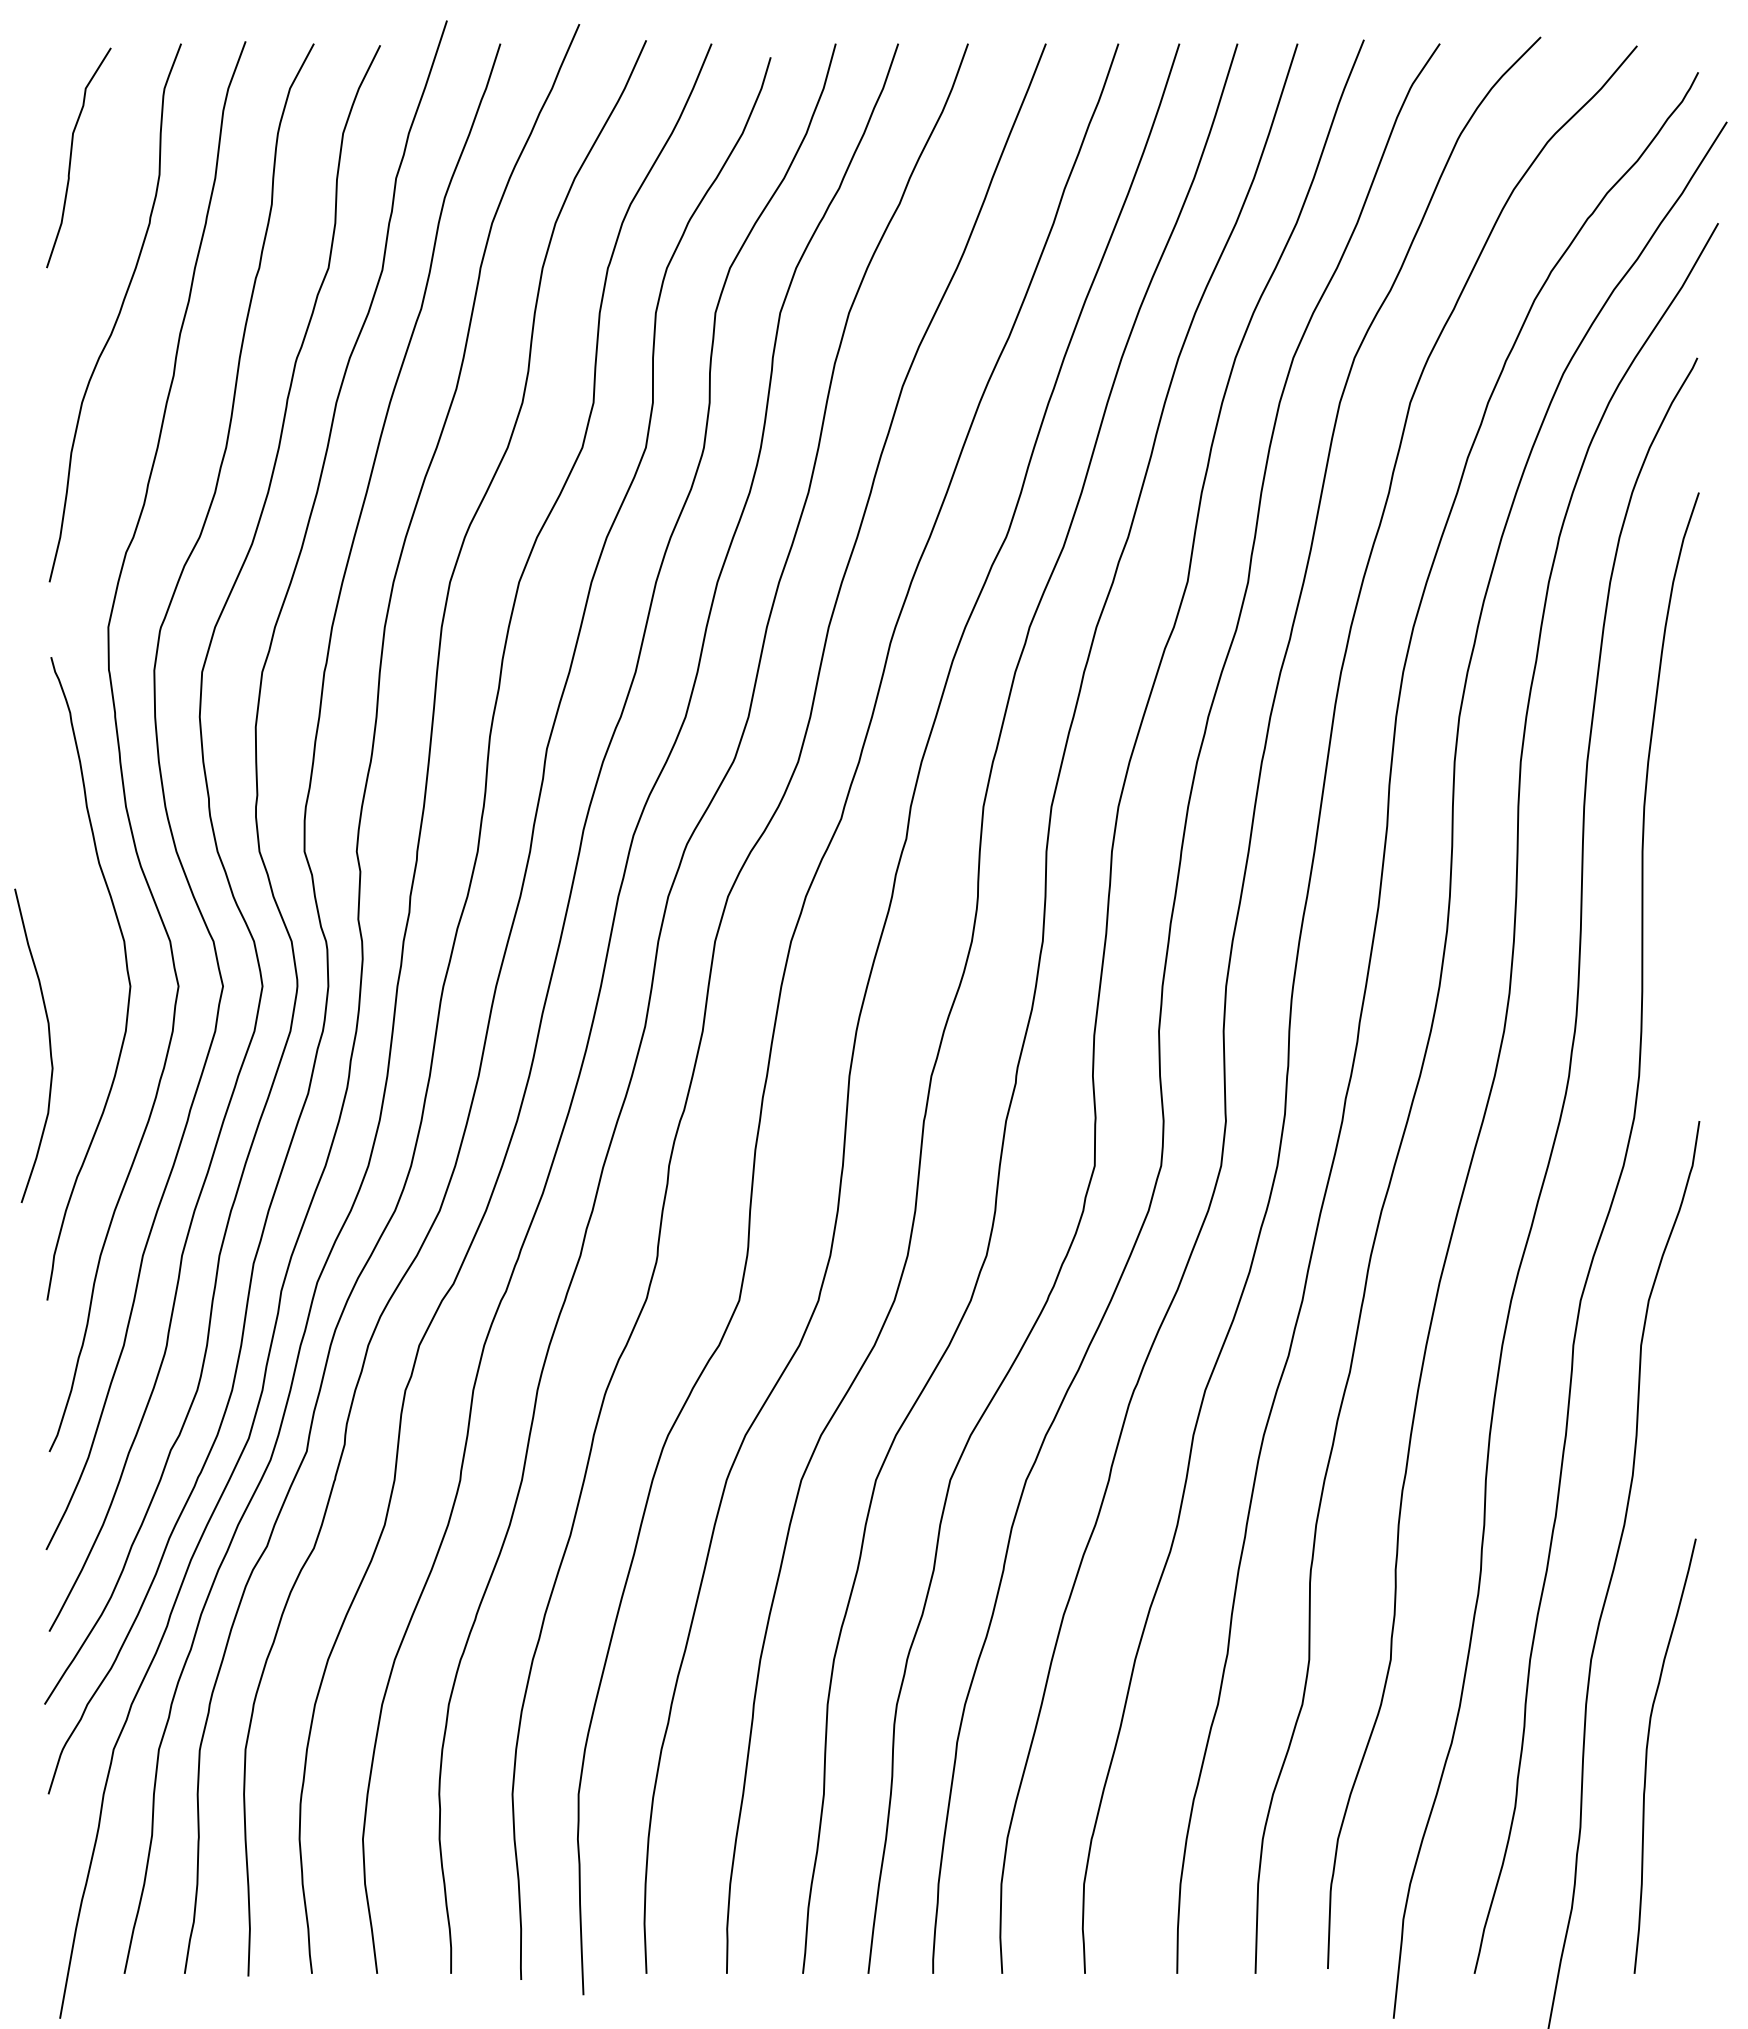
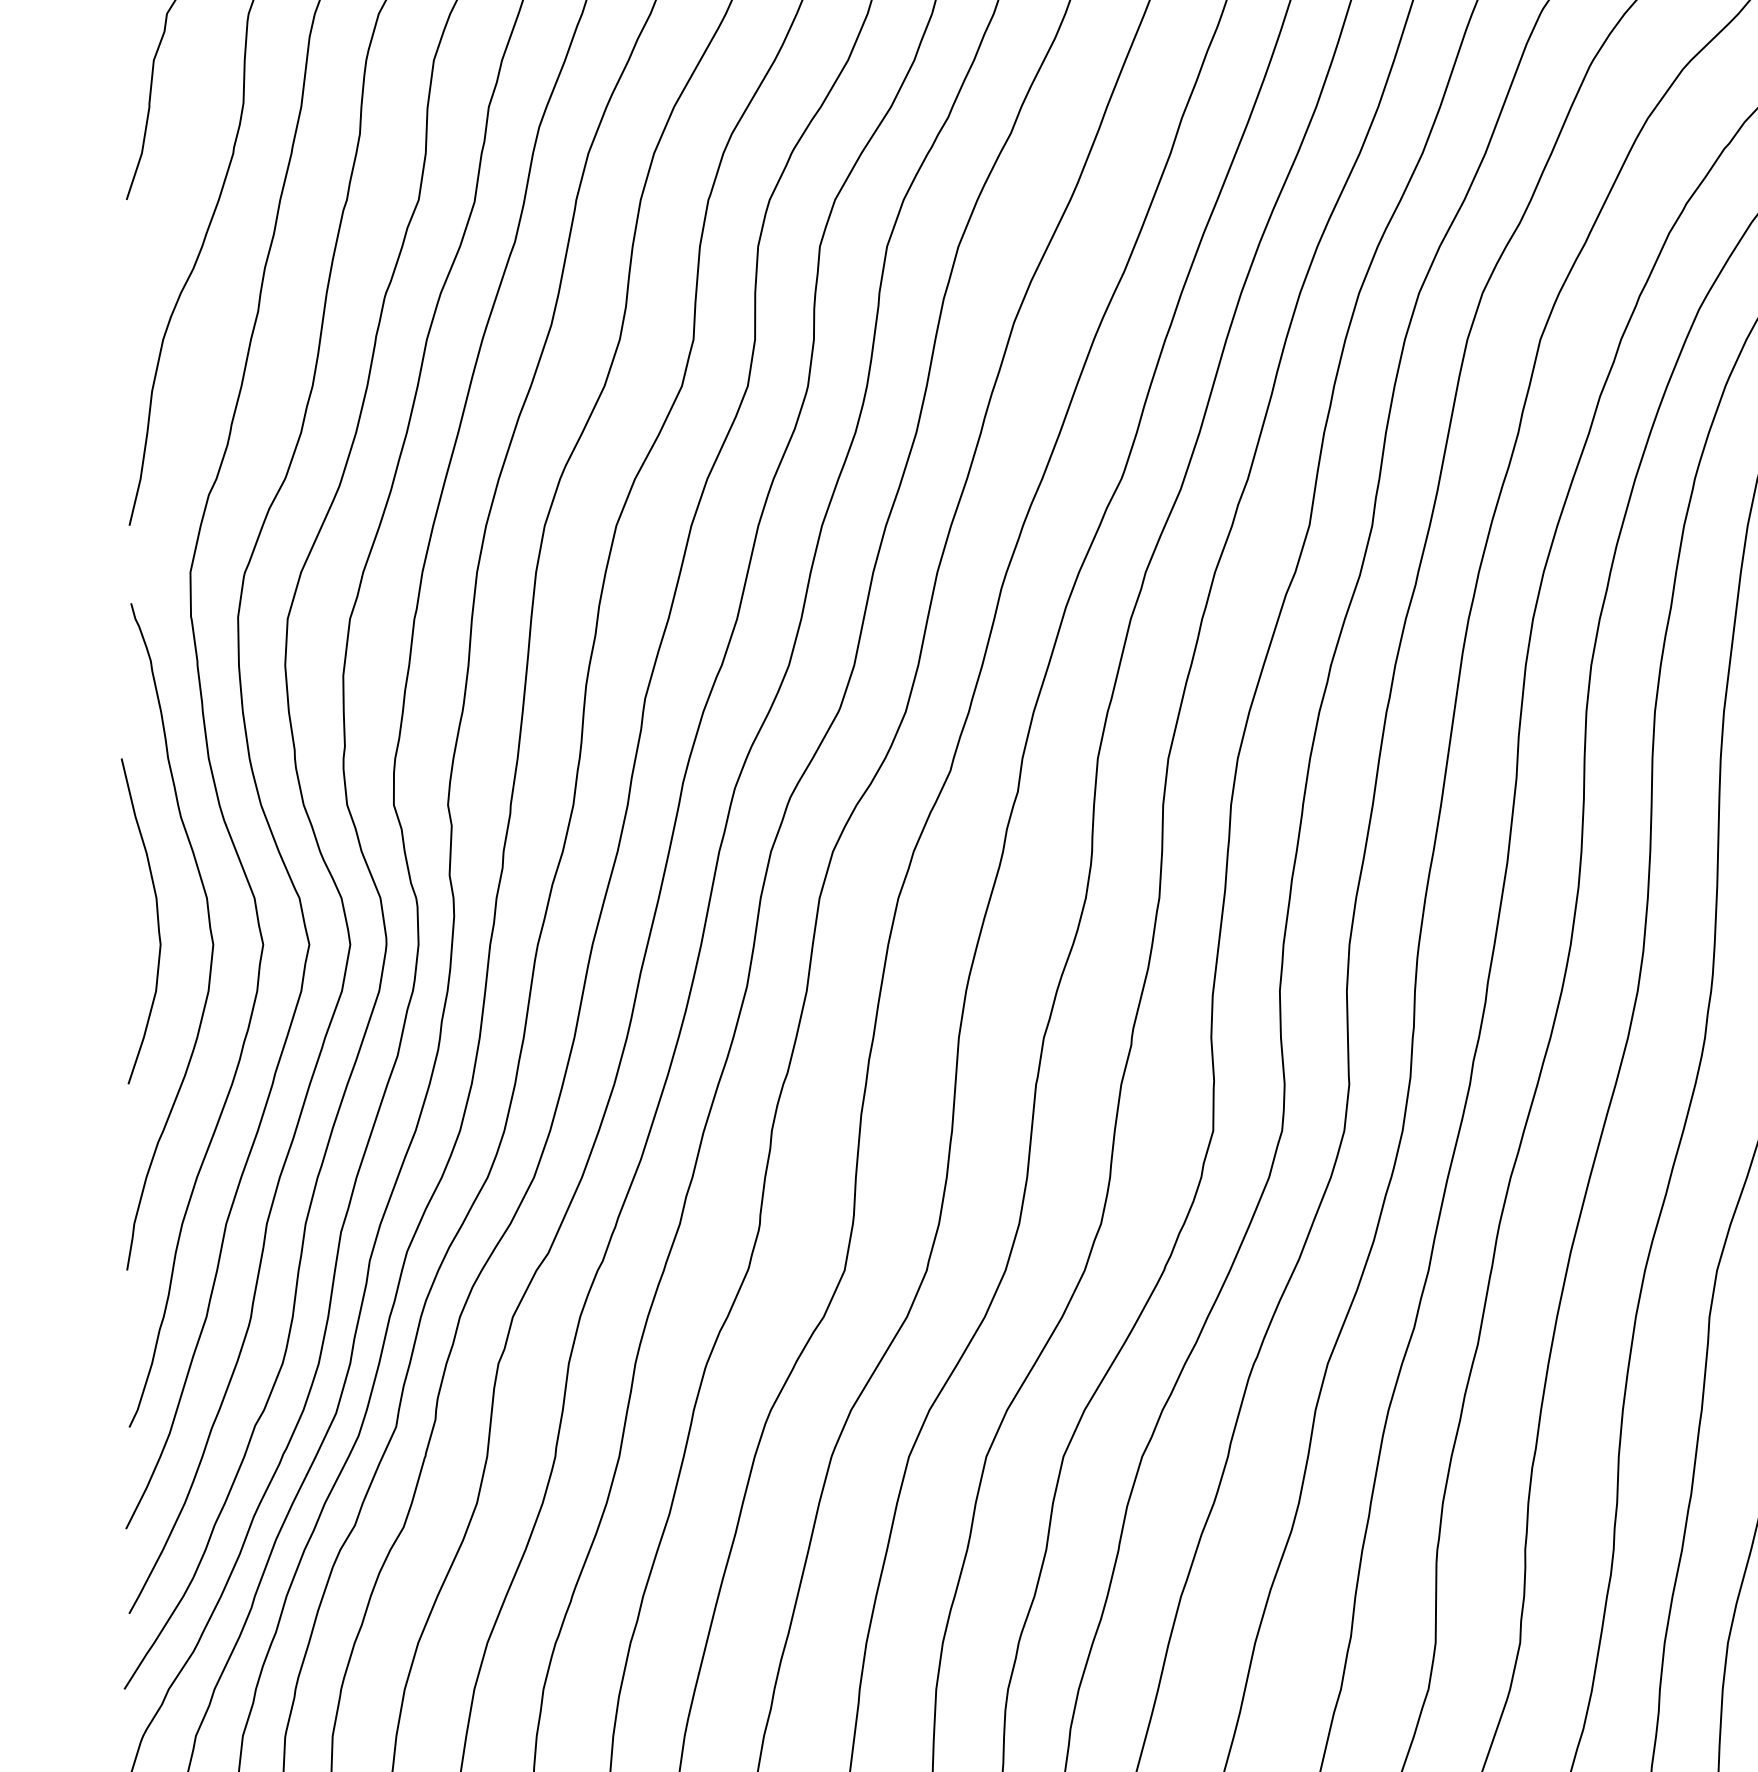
curve: (49, 1045) -> (157, 921), moved

